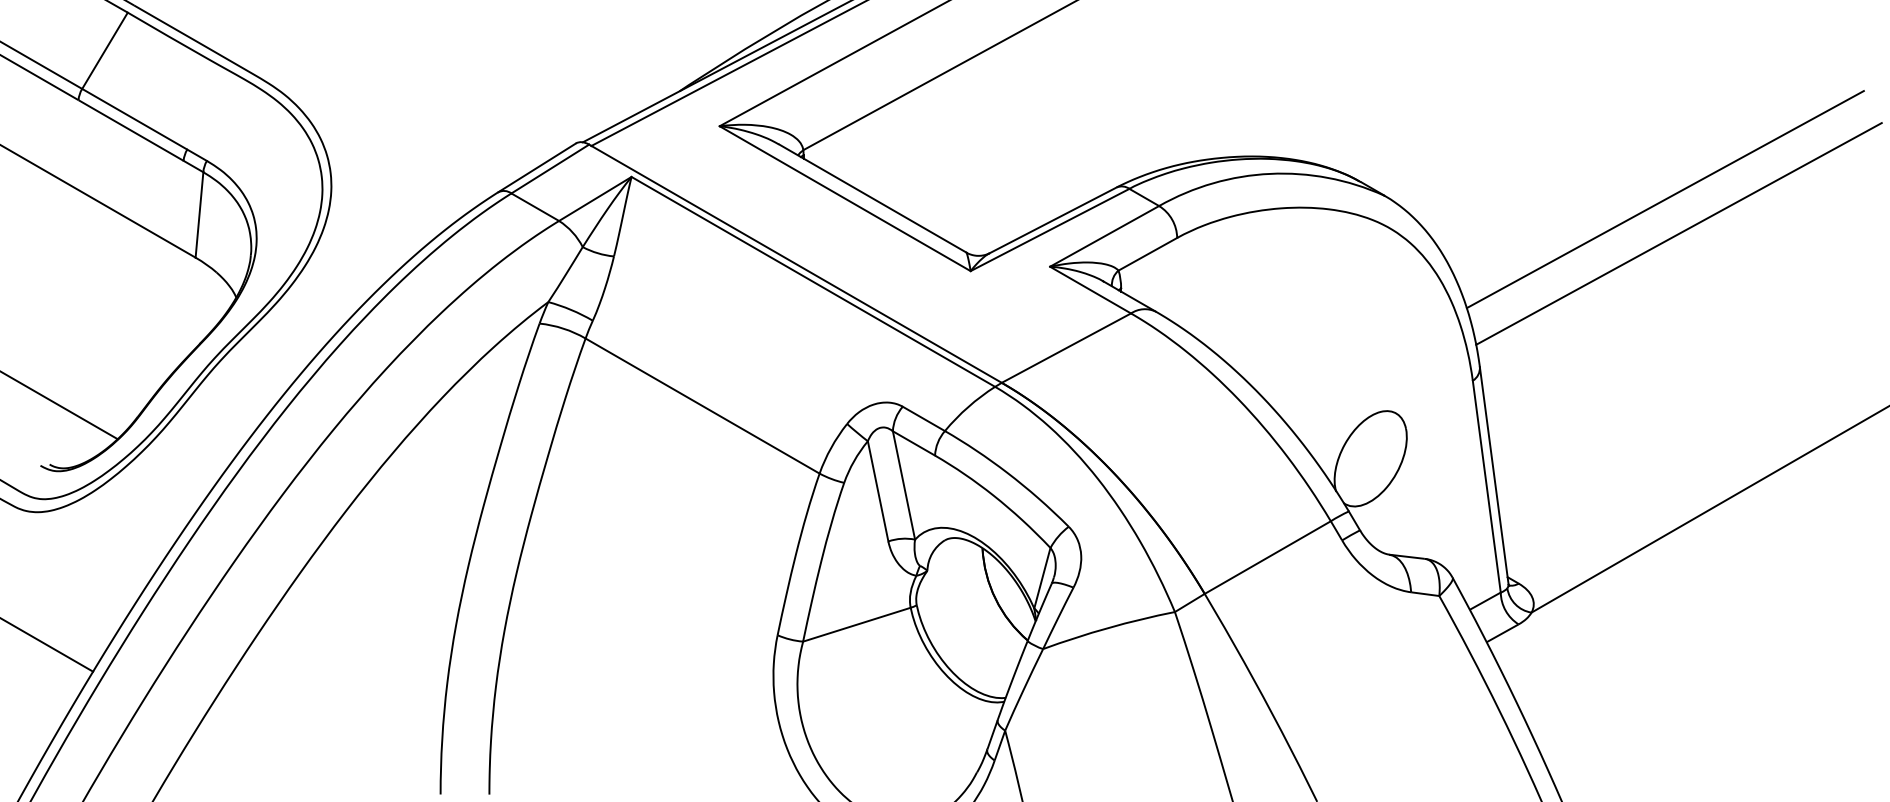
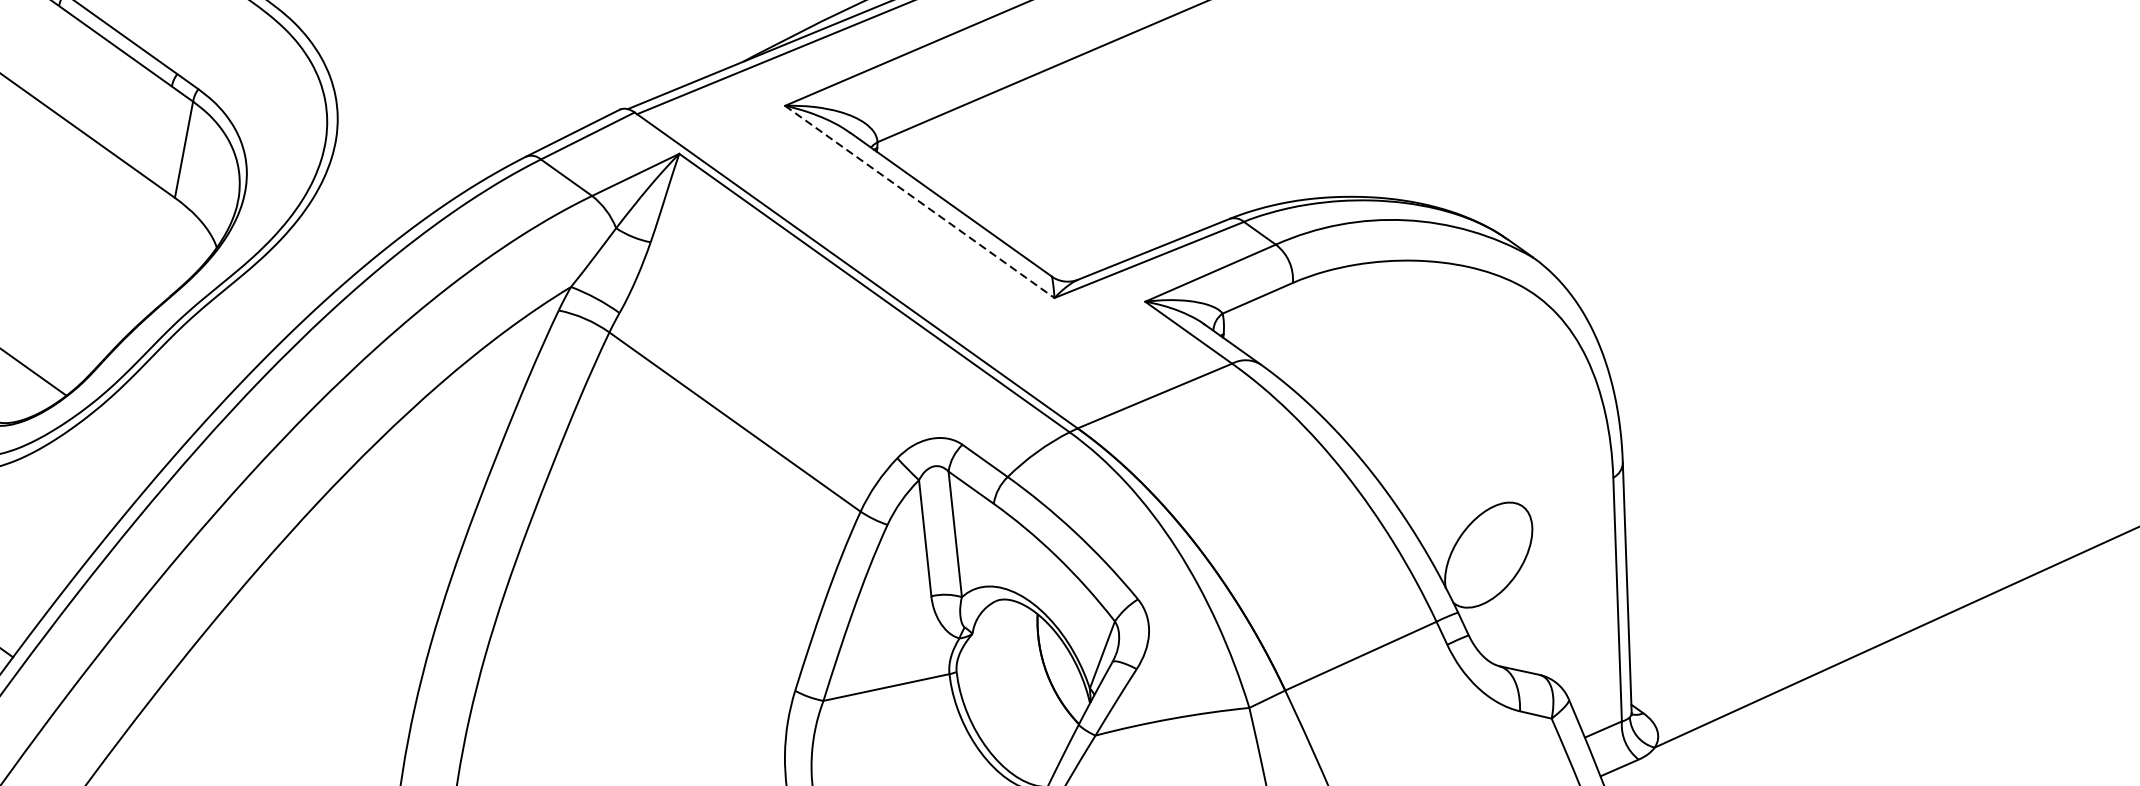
line: (845, 198) -> (920, 201), solid -> dashed
line: (1664, 199) -> (1851, 292), removed
line: (1678, 233) -> (1863, 332), removed

